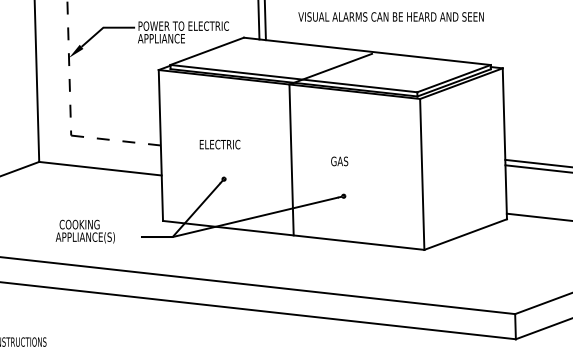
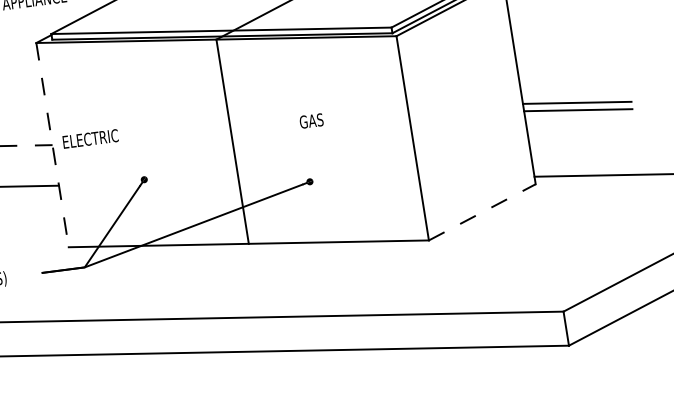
text: (219, 144) -> (89, 138), moved
line: (160, 146) -> (52, 146), solid -> dashed
text: (339, 161) -> (311, 121), moved
line: (466, 234) -> (483, 212), solid -> dashed

